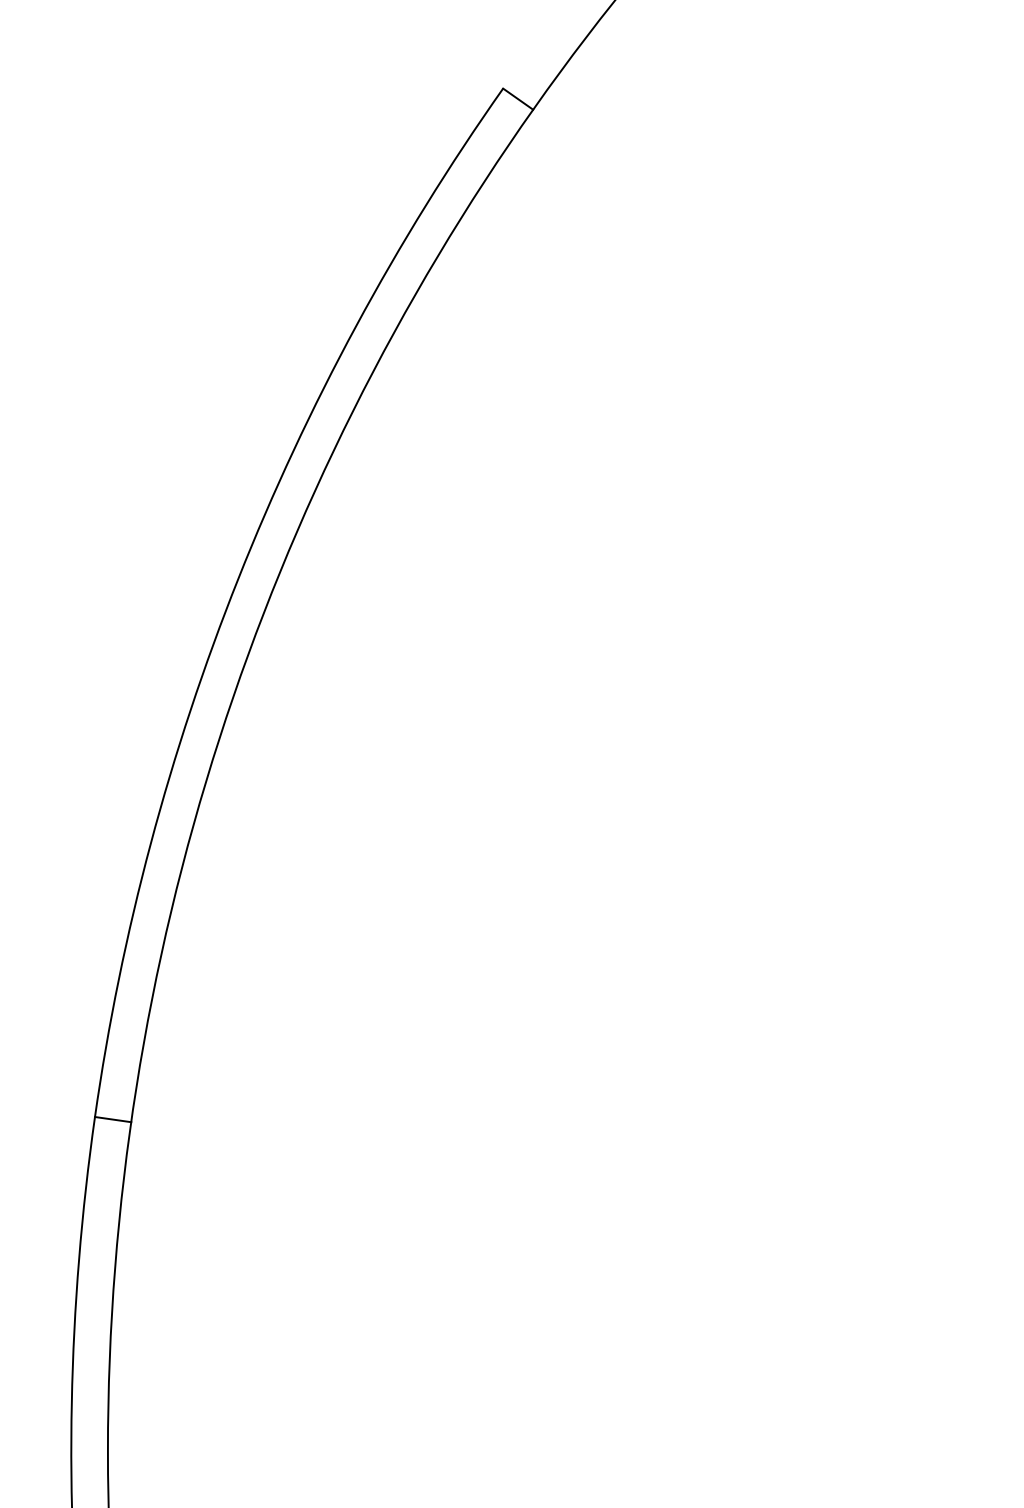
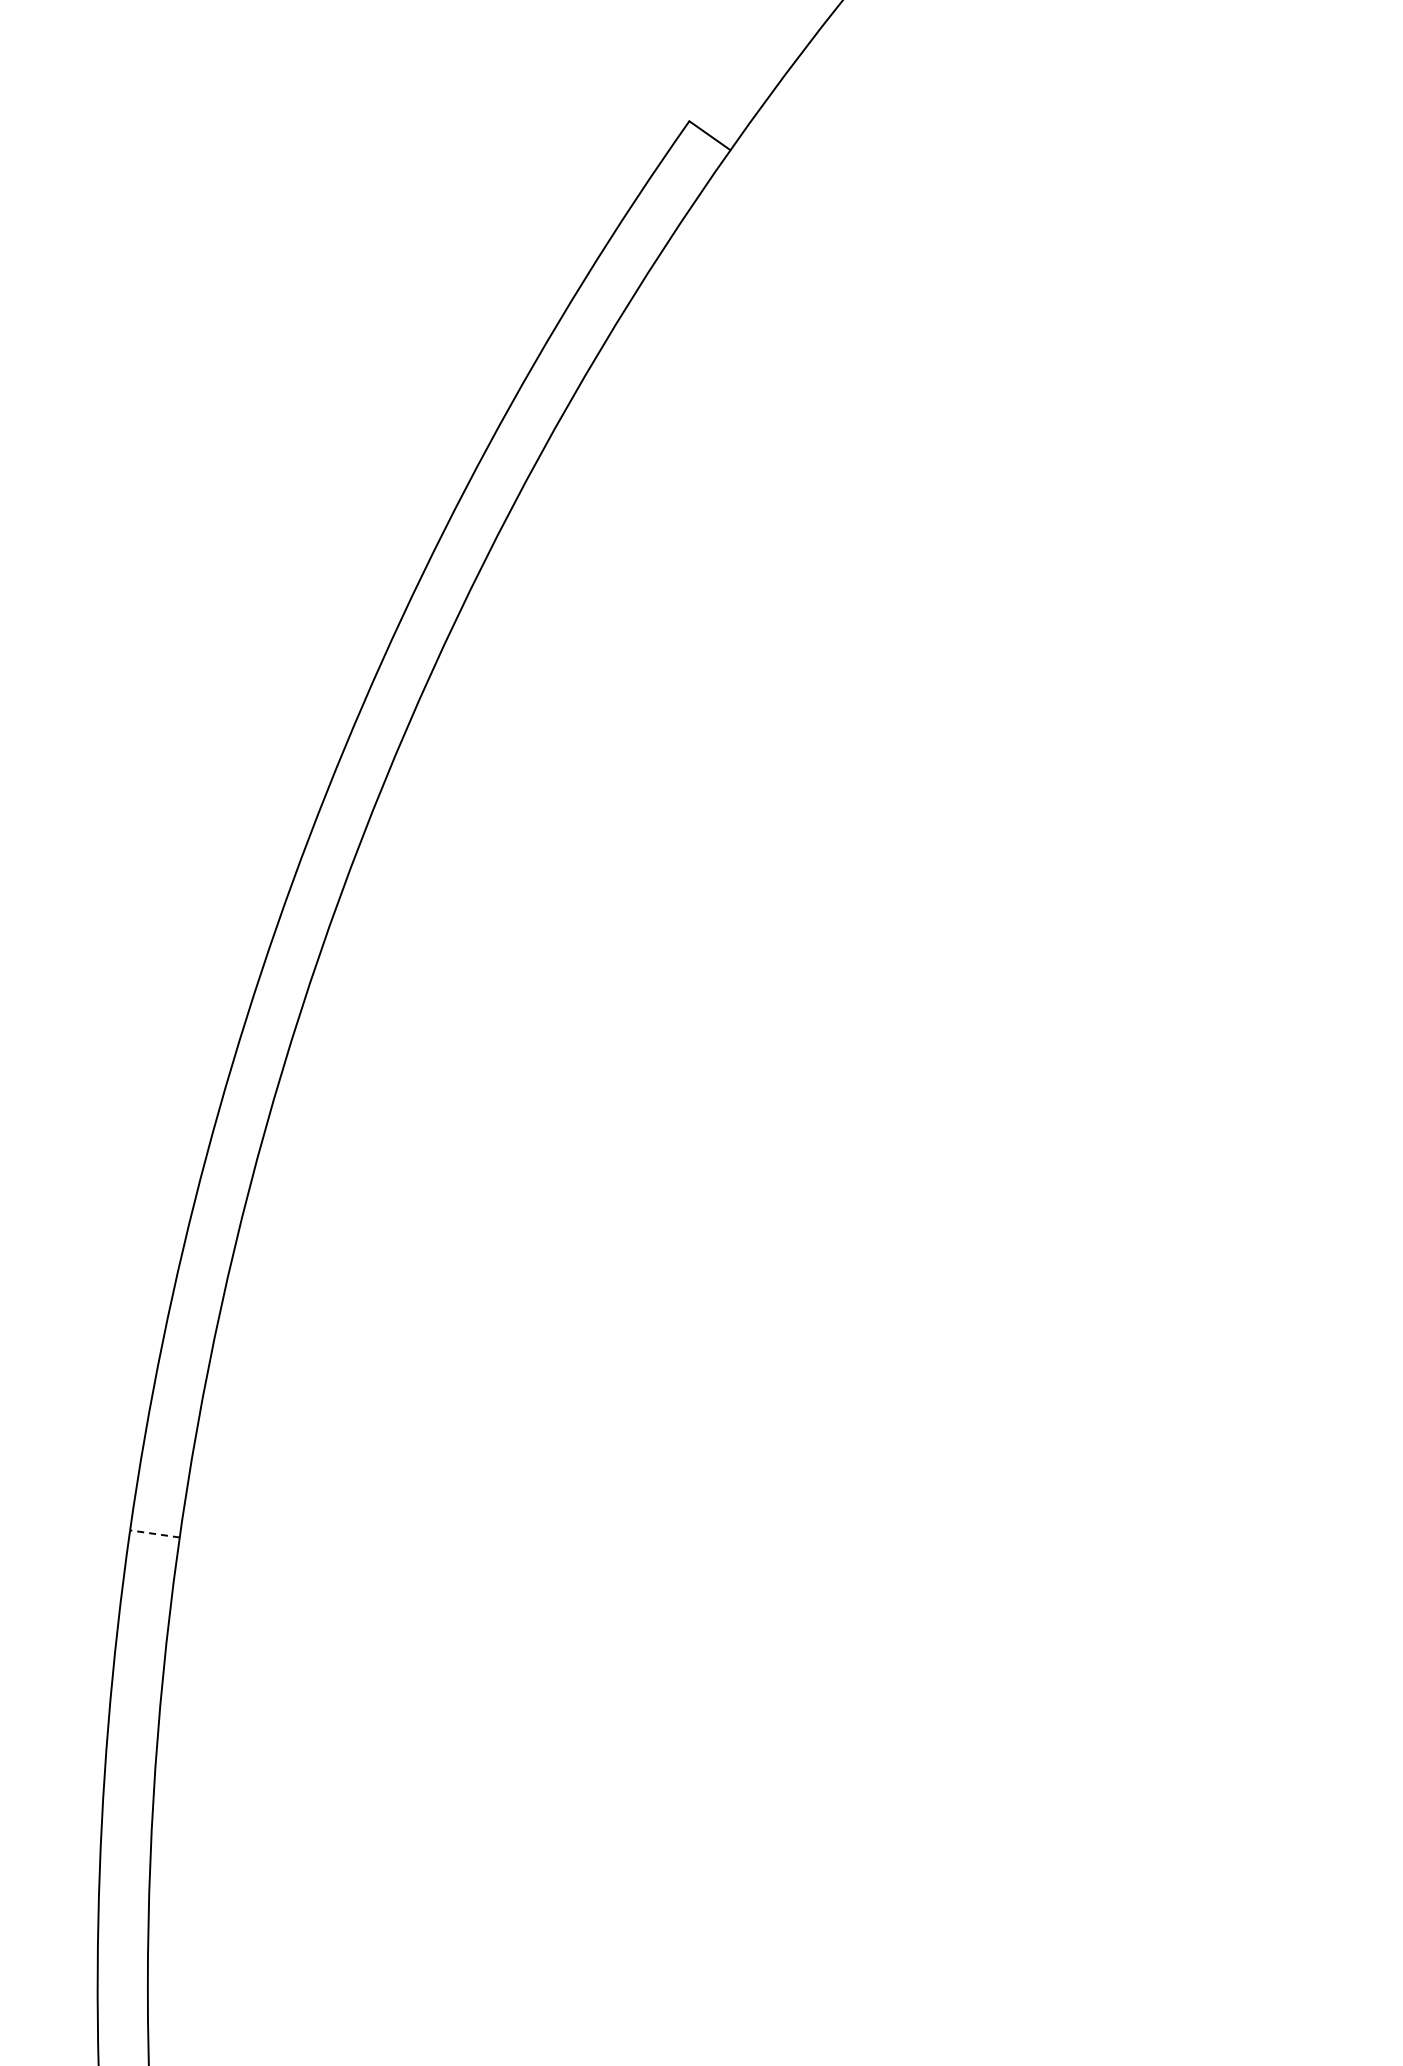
line: (112, 1119) -> (154, 1533), solid -> dashed

